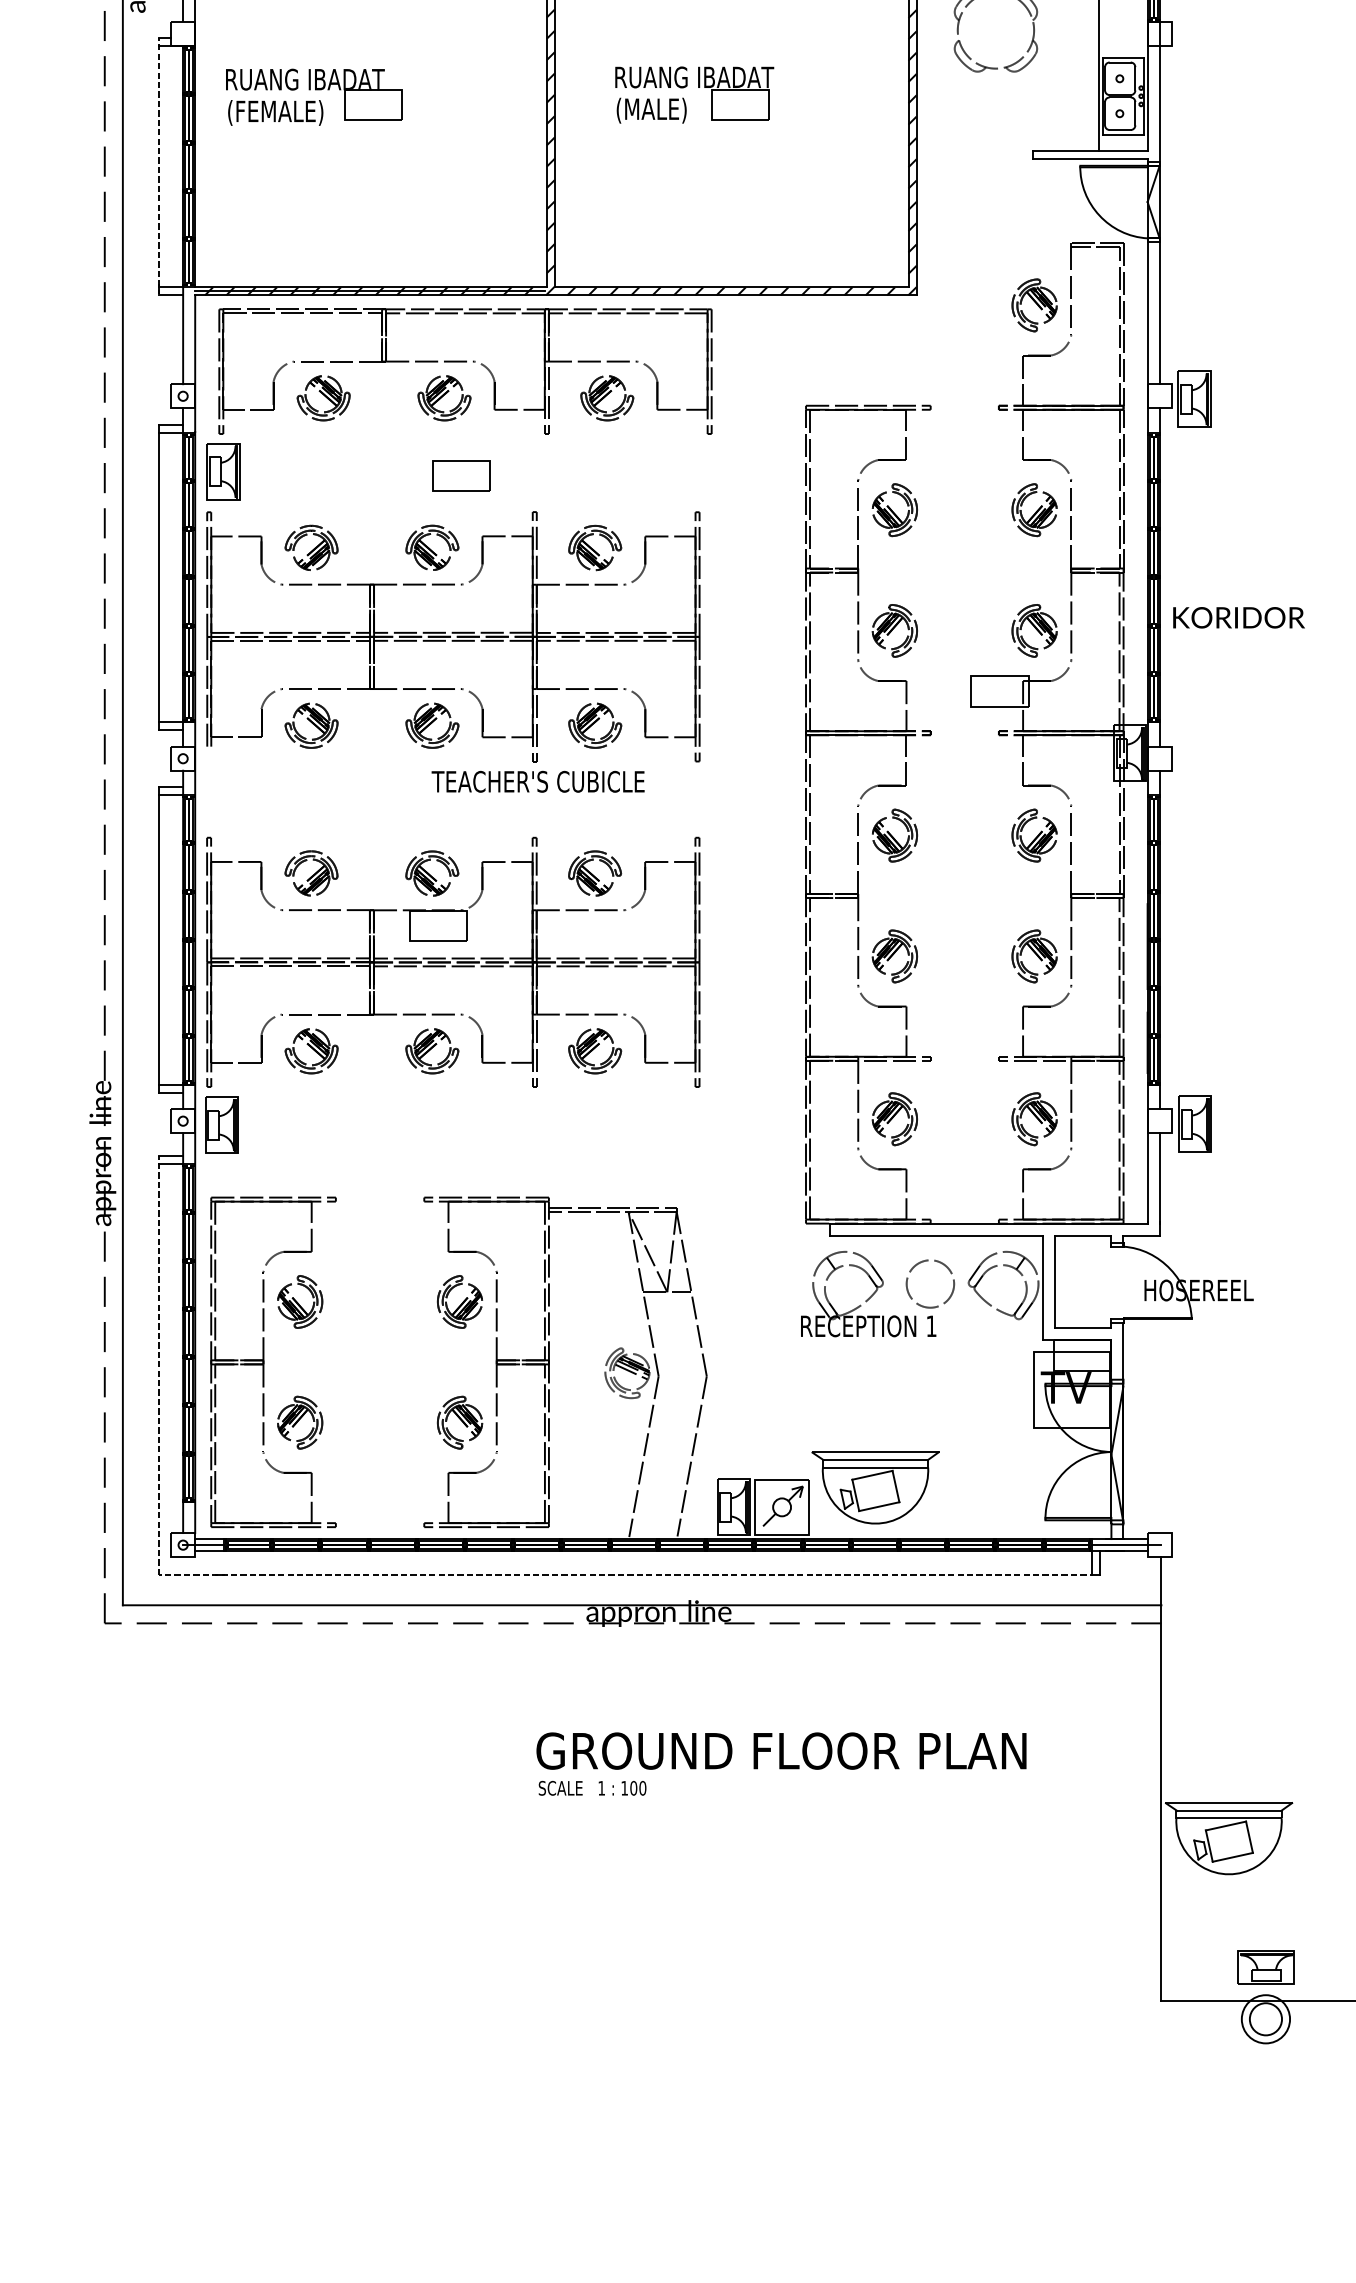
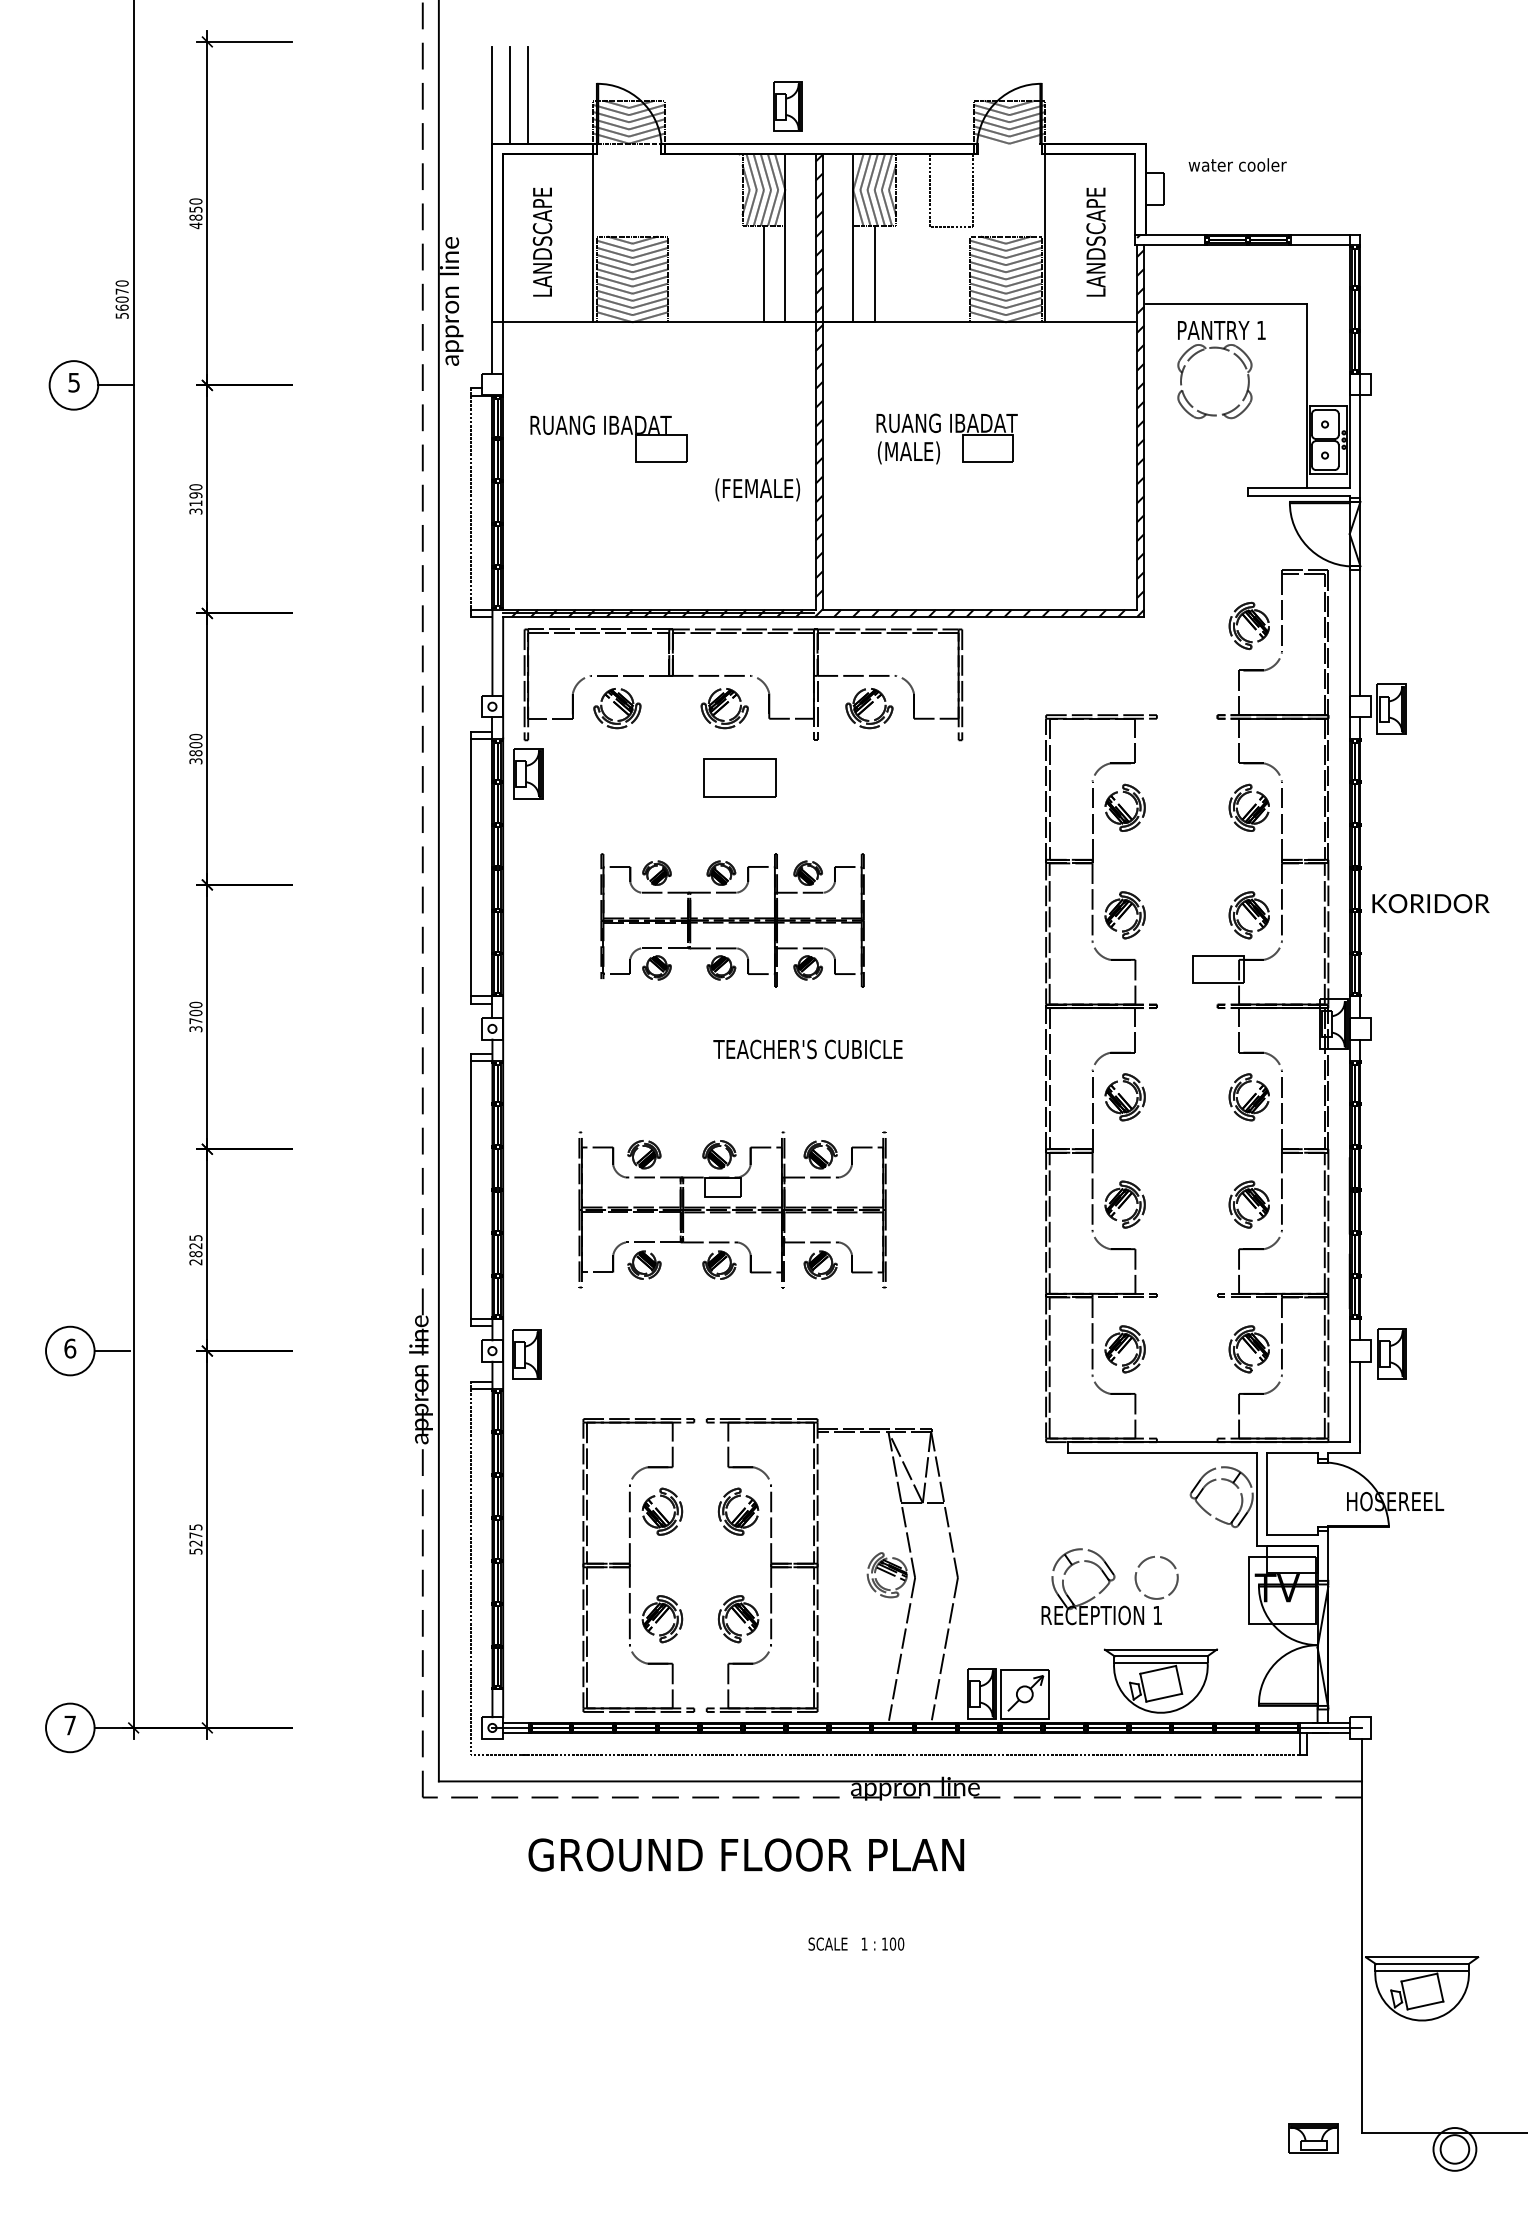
text: (275, 112) -> (757, 489), moved
part: (462, 475) -> (740, 777), size x1.4
part: (453, 636) -> (732, 920), size x0.6
part: (453, 961) -> (732, 1209), size x0.7
part: (877, 1293) -> (1109, 1586), moved
part: (264, 1362) -> (630, 1565), moved
part: (875, 1487) -> (1160, 1680), moved
text: (781, 1750) -> (746, 1854), moved
part: (1266, 1967) -> (1313, 2138), moved

